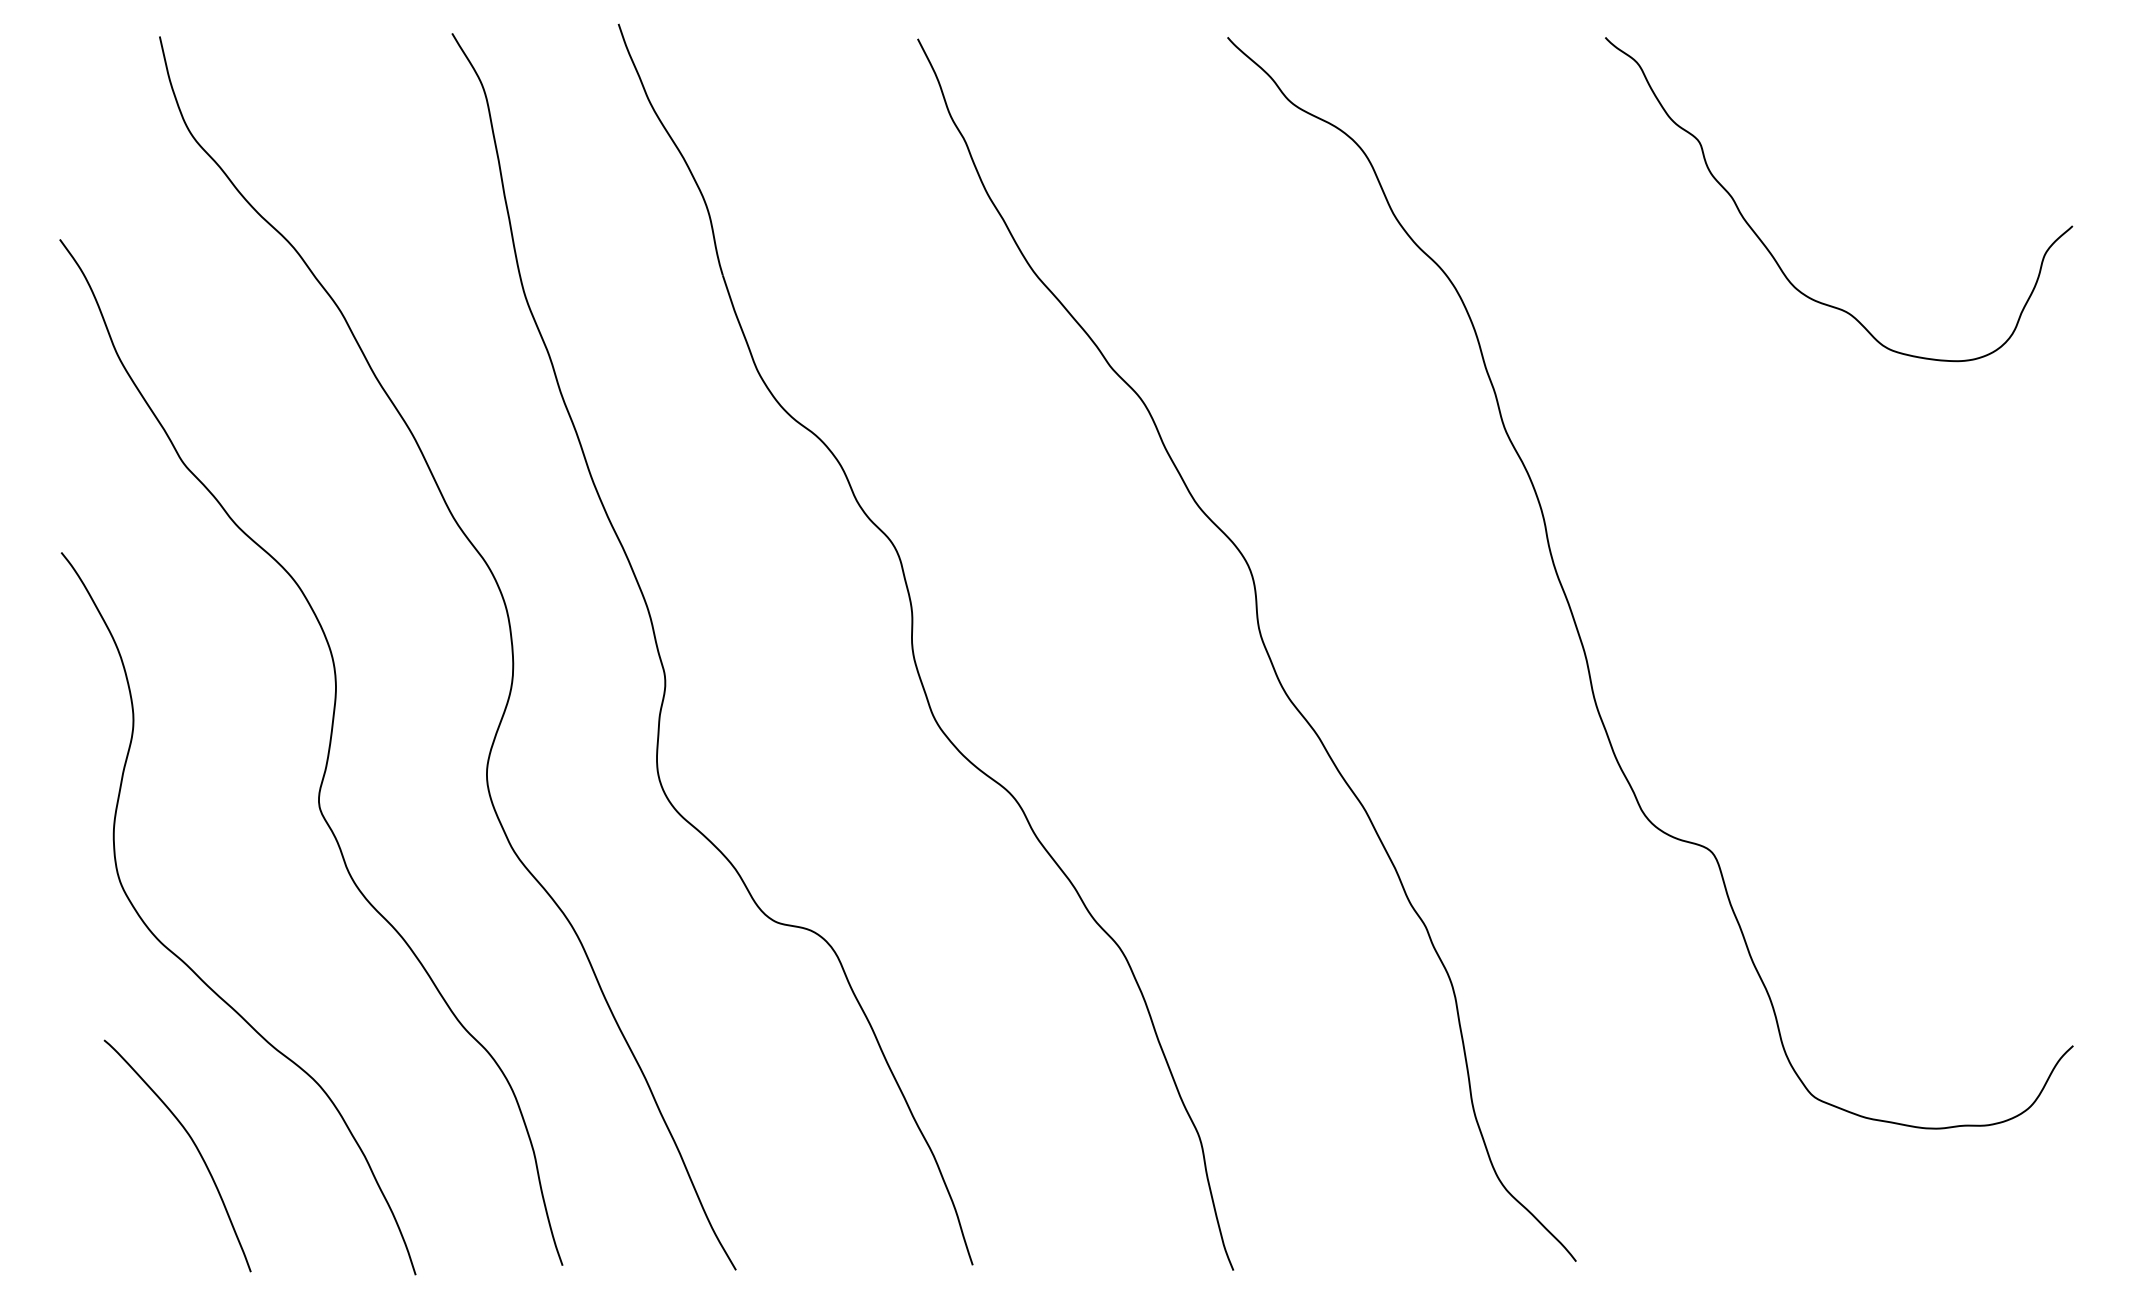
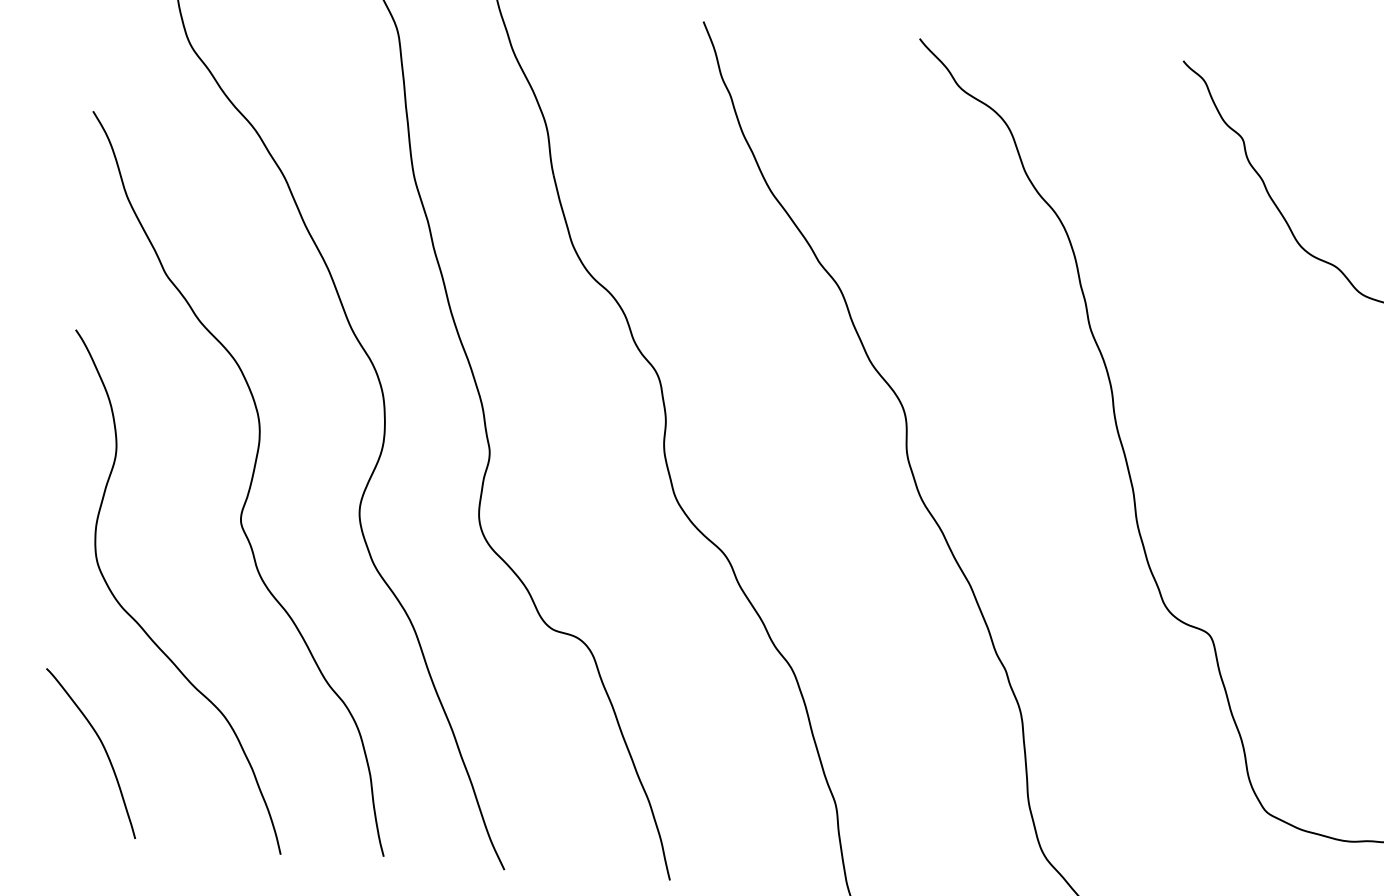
curve: (193, 1144) -> (102, 746), moved

